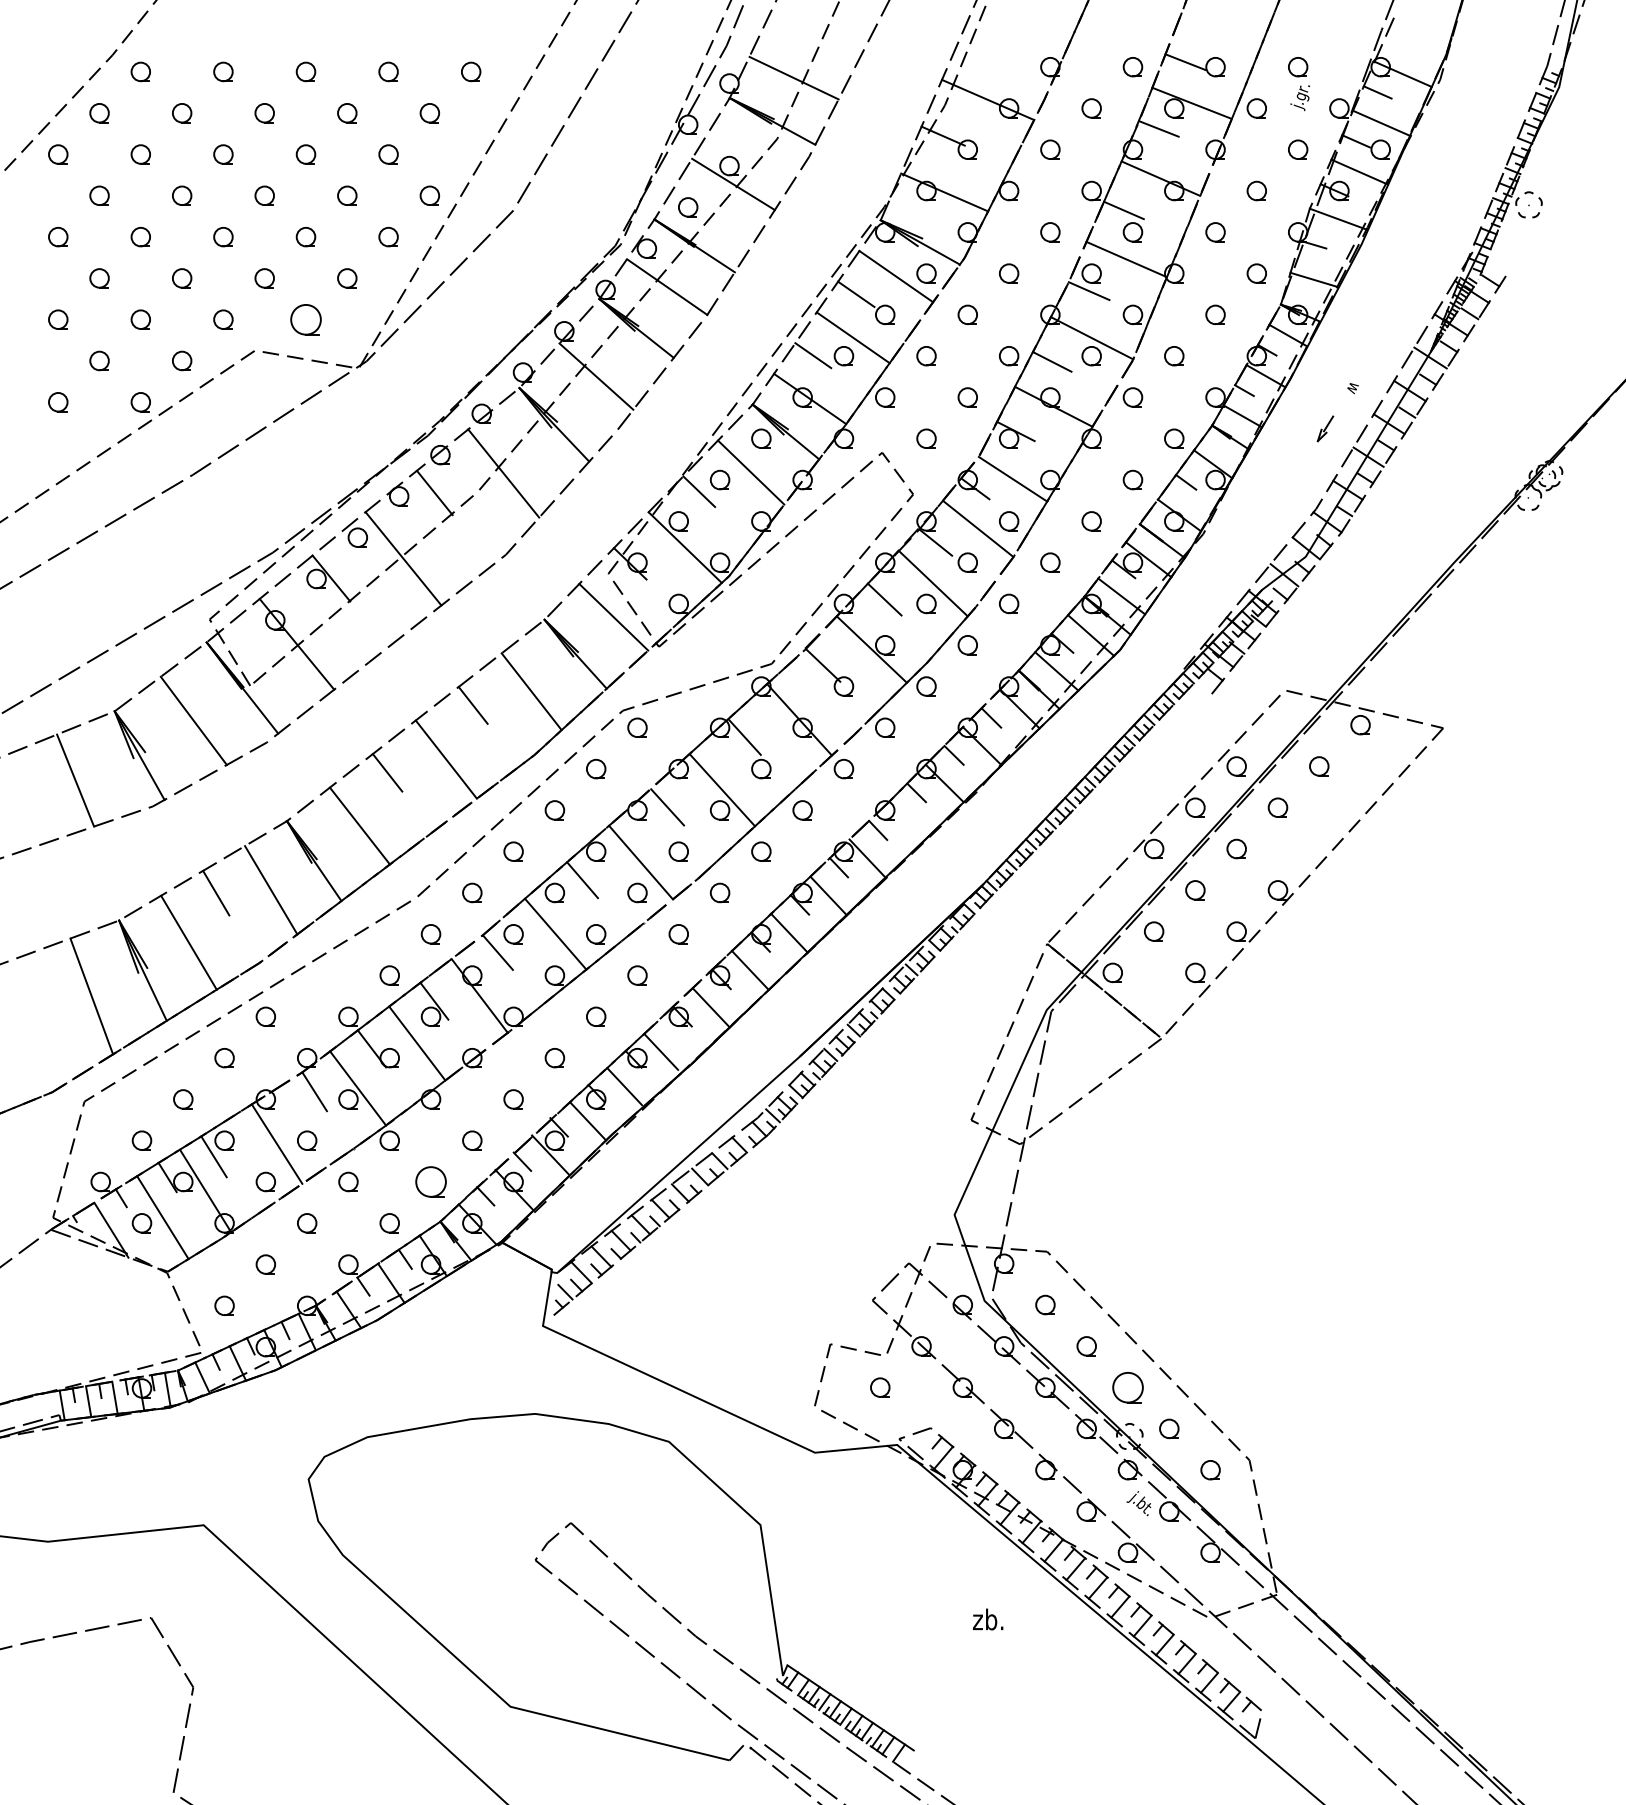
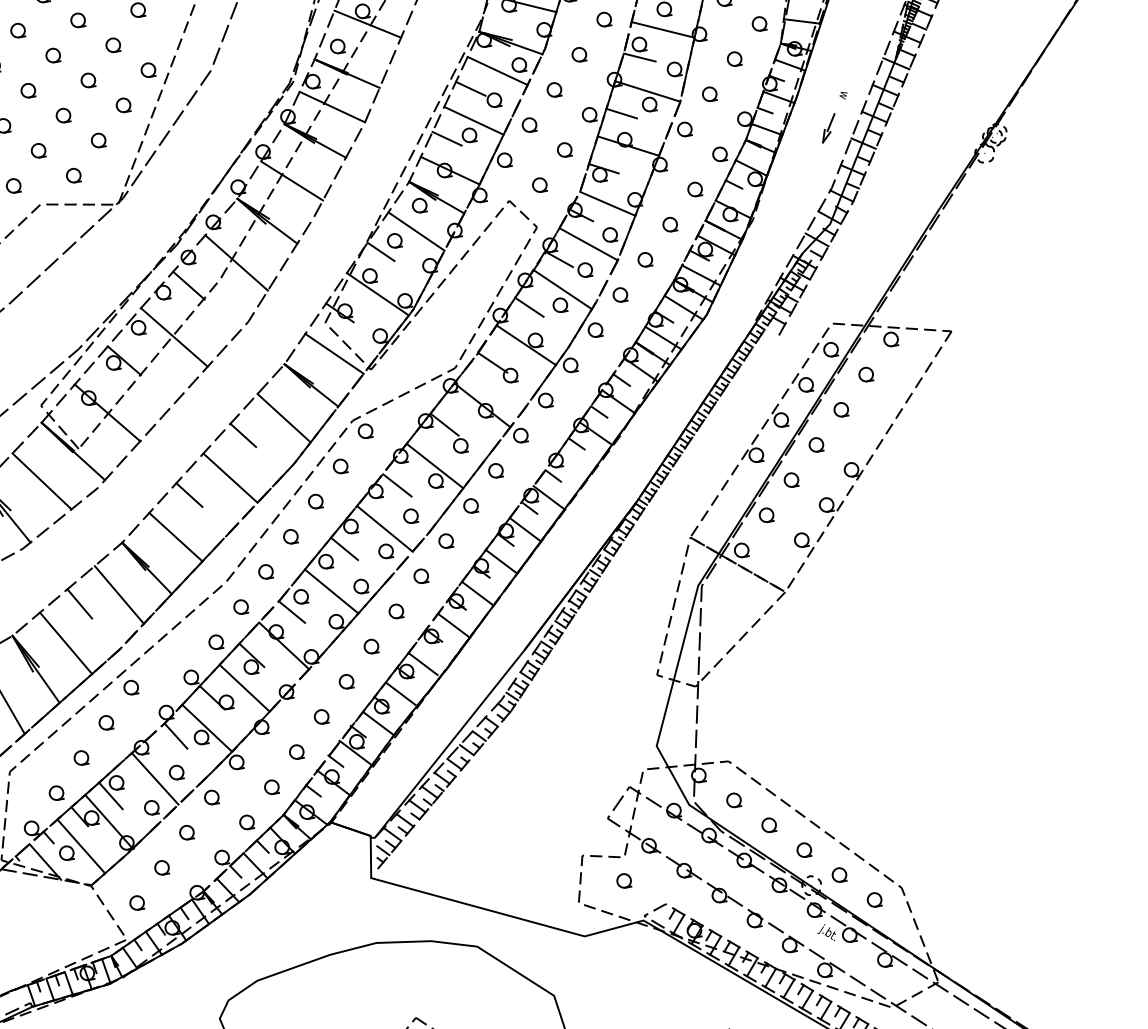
part: (305, 319) -> (73, 175), size x0.62
part: (1325, 428) -> (828, 128), size x1.43
part: (1277, 725) -> (830, 350), added
part: (430, 1181) -> (271, 786), size x0.62
part: (1127, 1387) -> (803, 850), size x0.62

